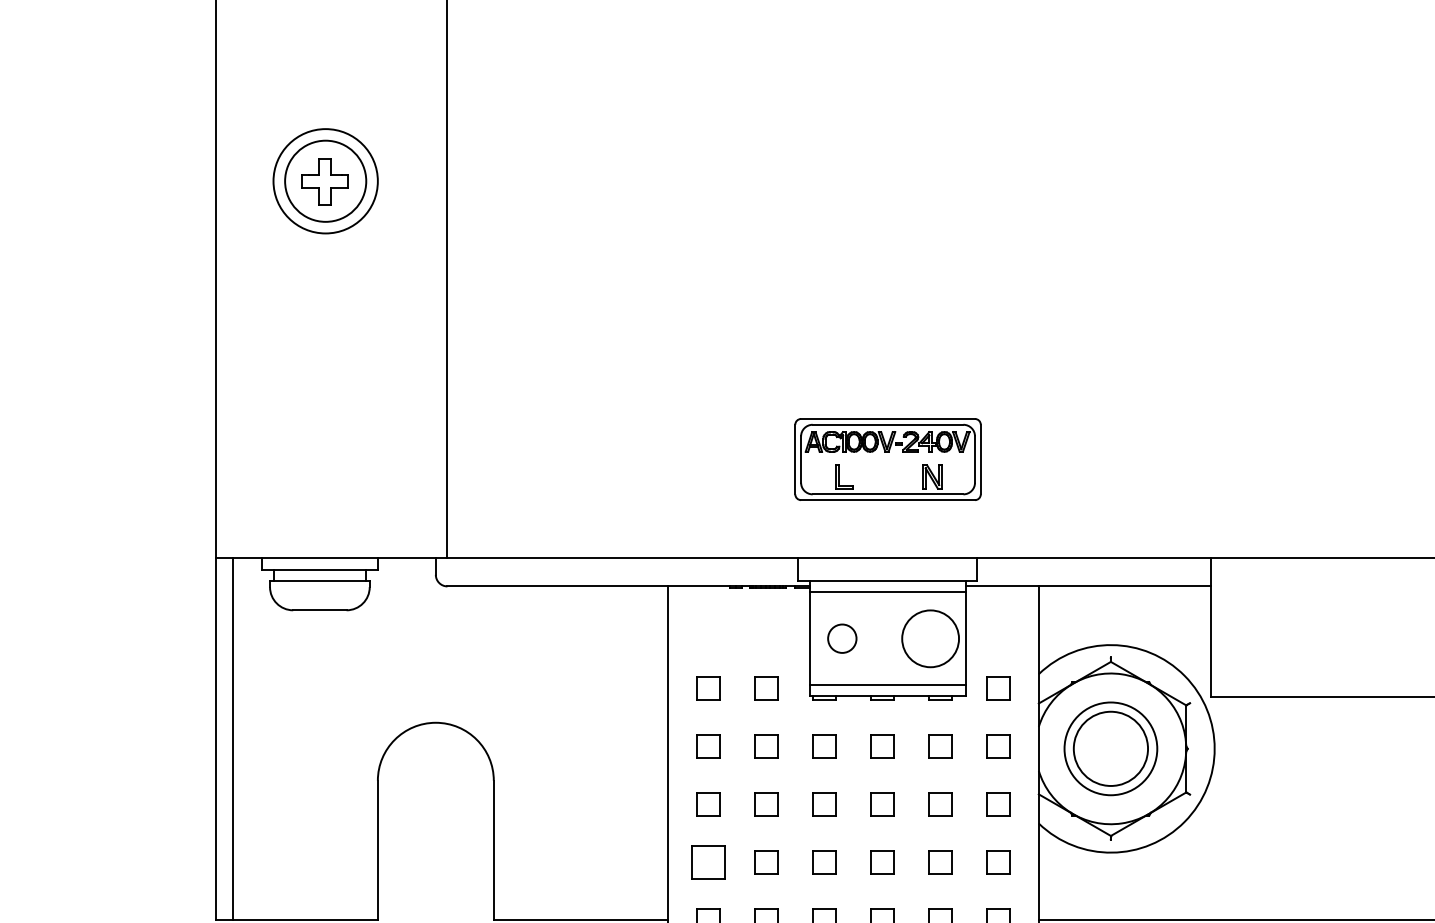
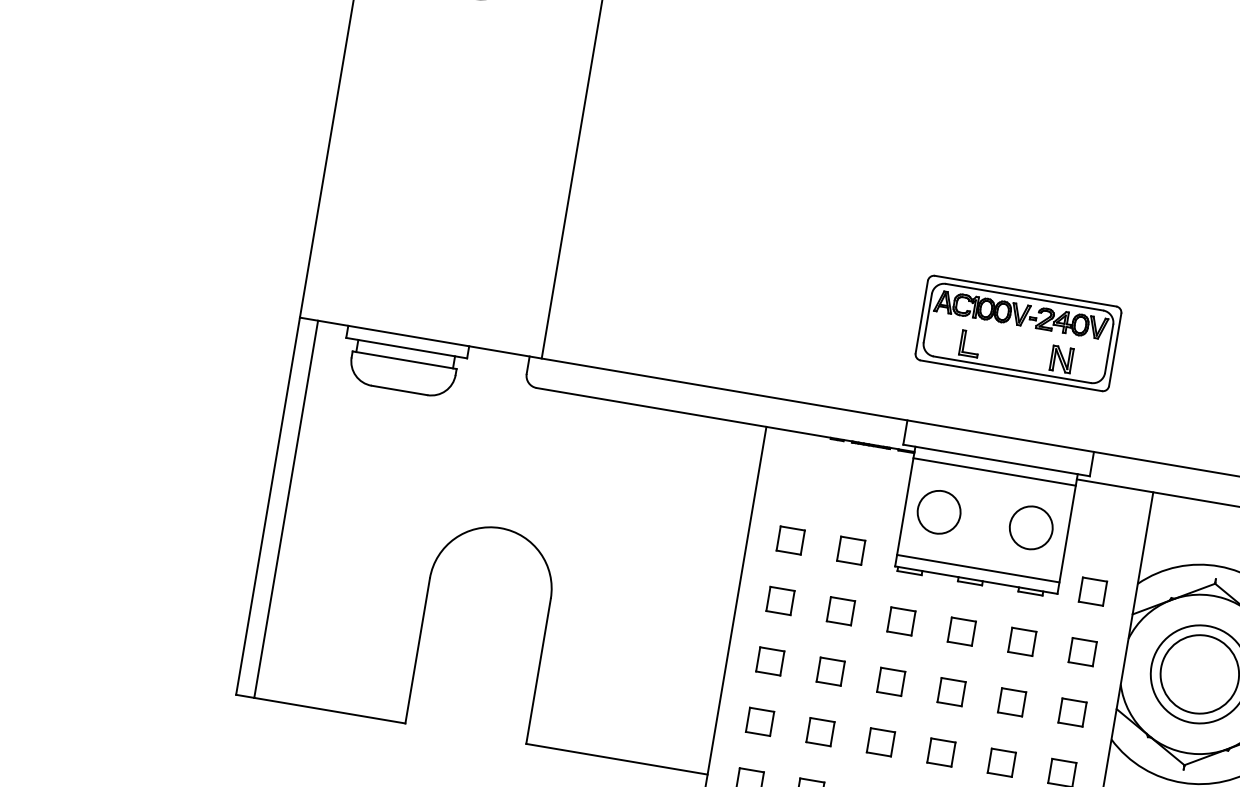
circle: (842, 638) -> (939, 512), size x1.43
circle: (930, 638) -> (1031, 527), size x0.71
part: (708, 862) -> (760, 721), size x0.71

